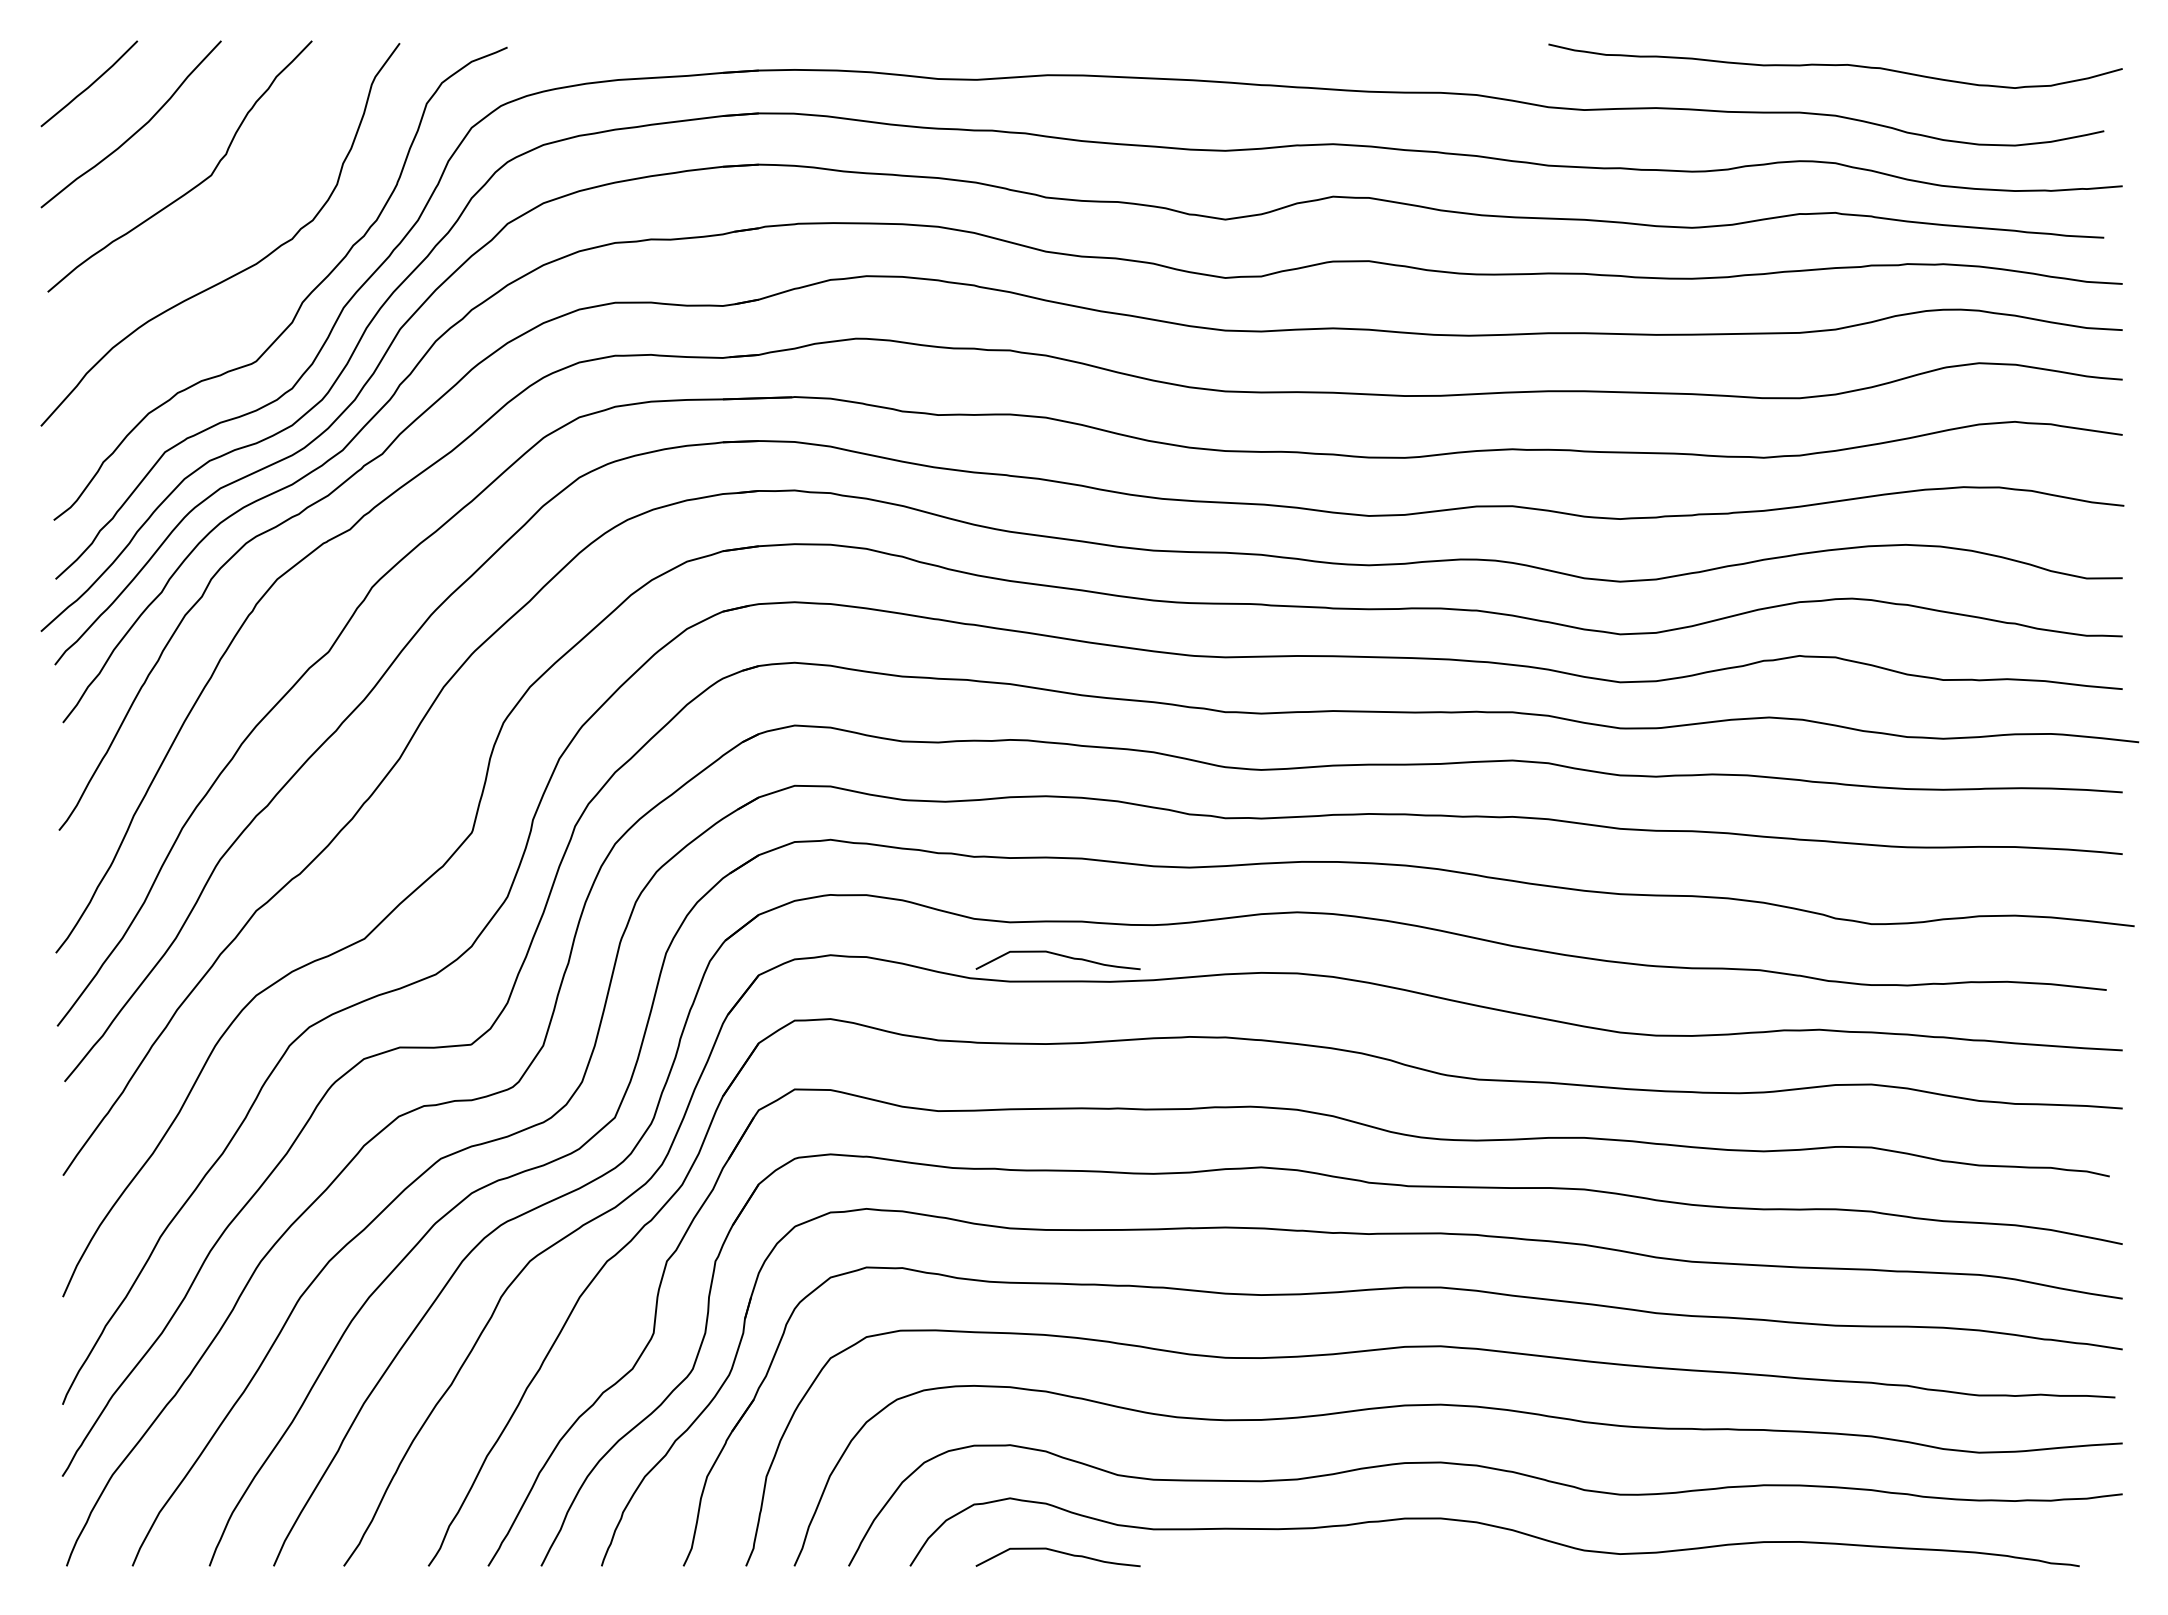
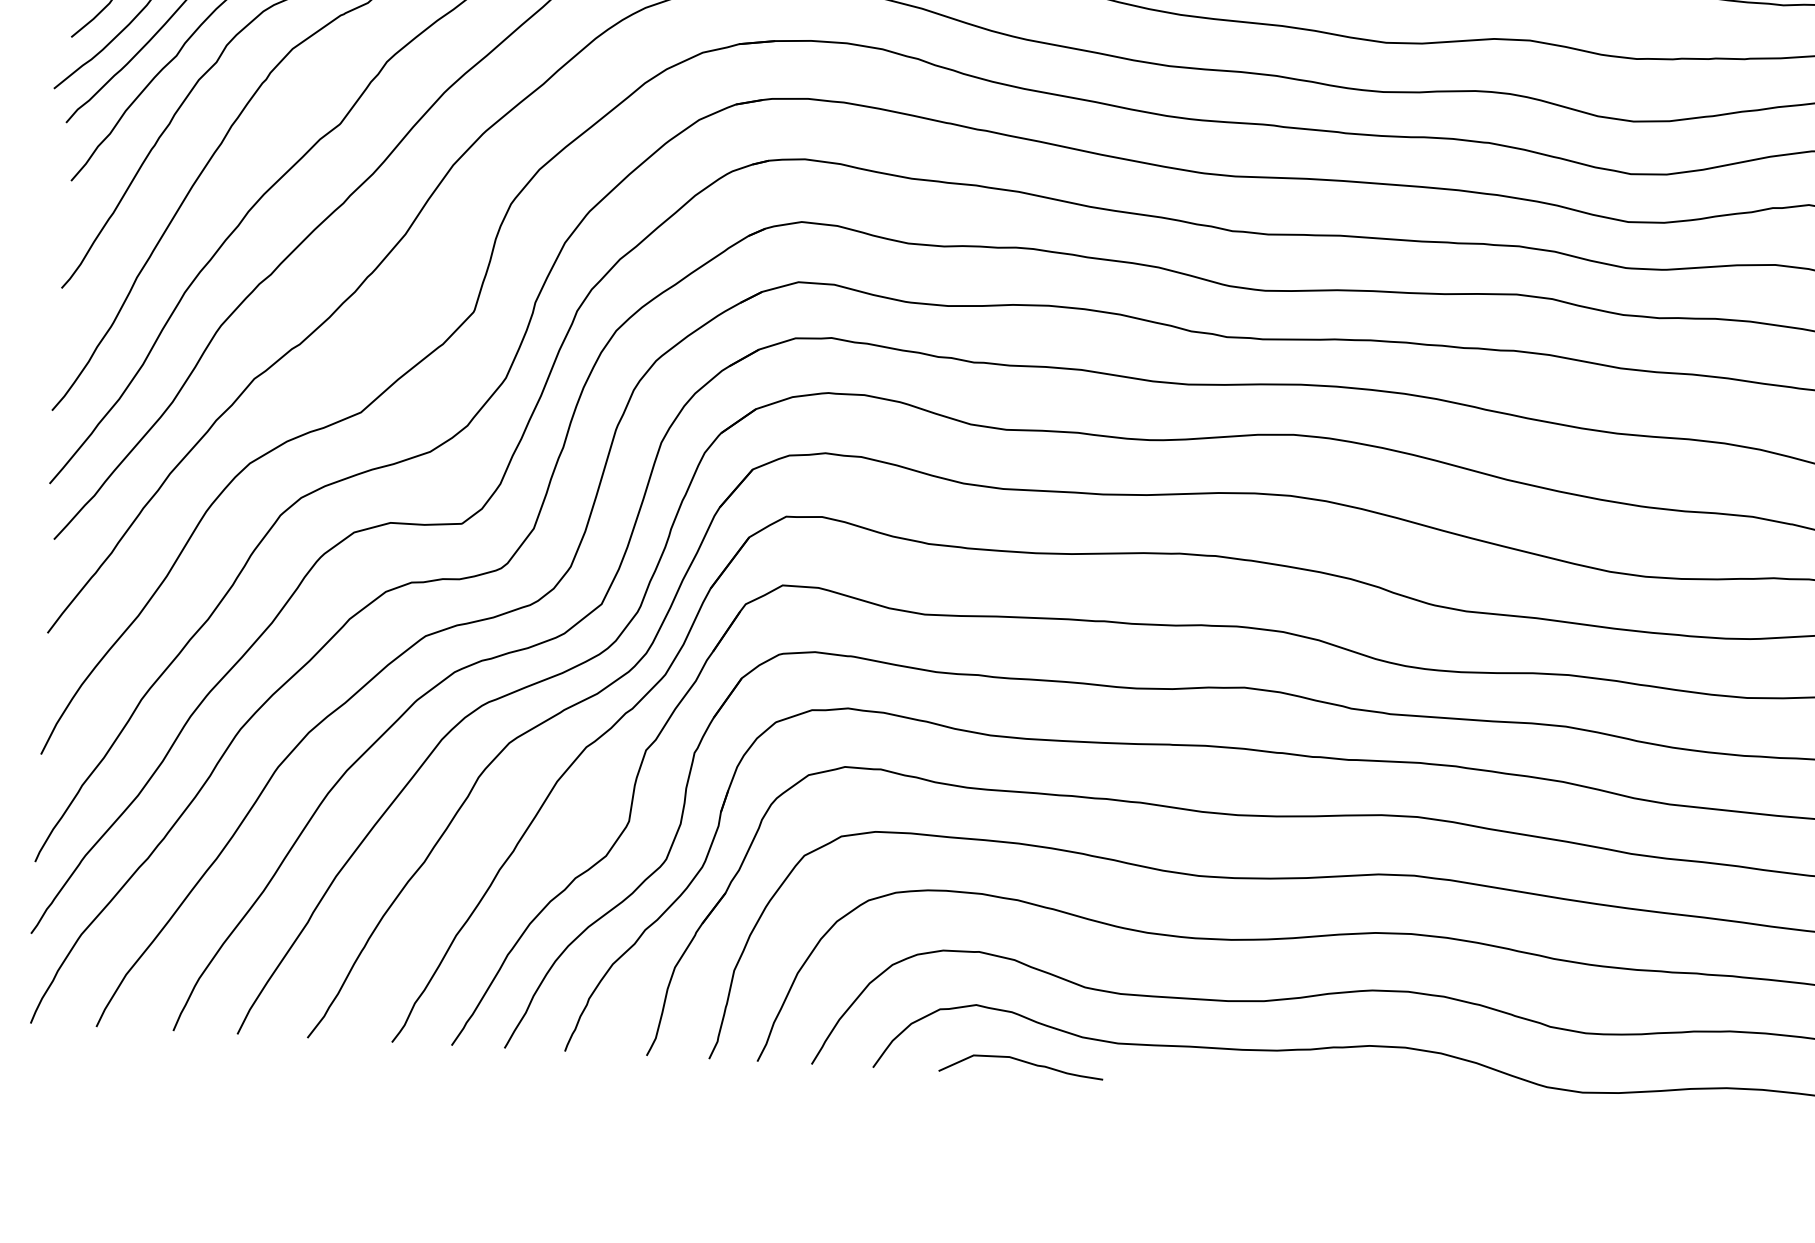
curve: (1057, 955) -> (1052, 465), removed

